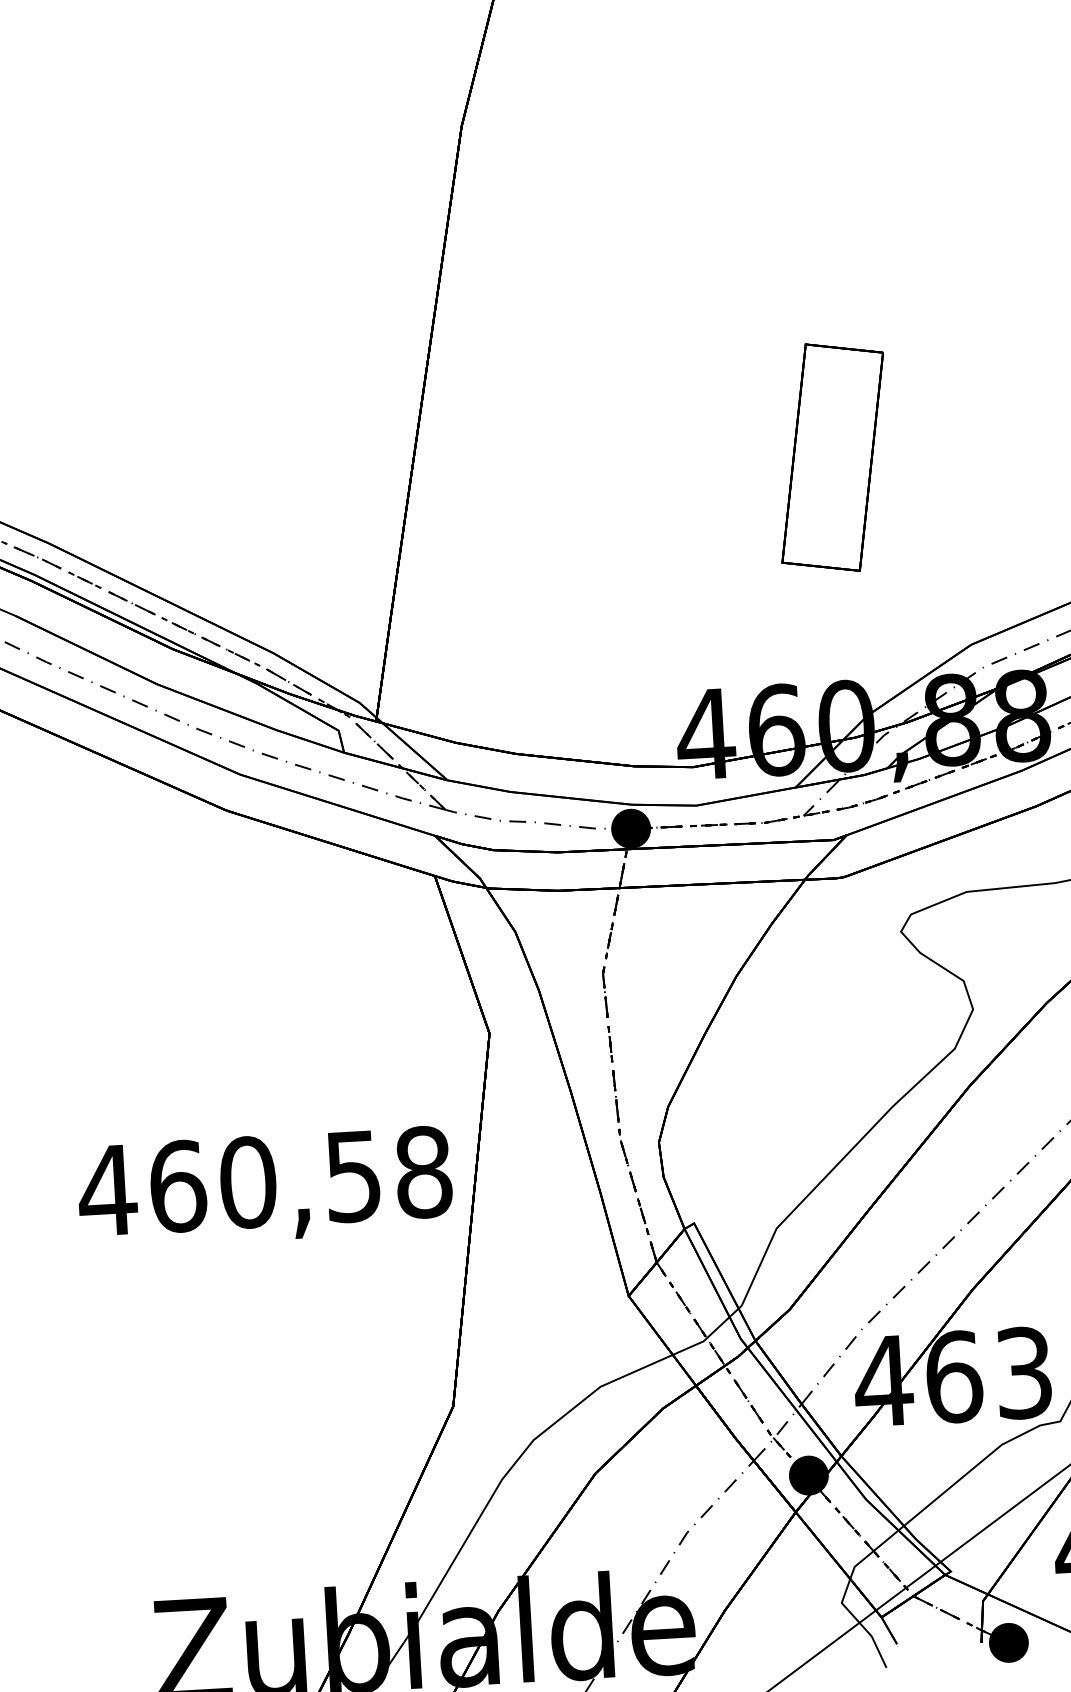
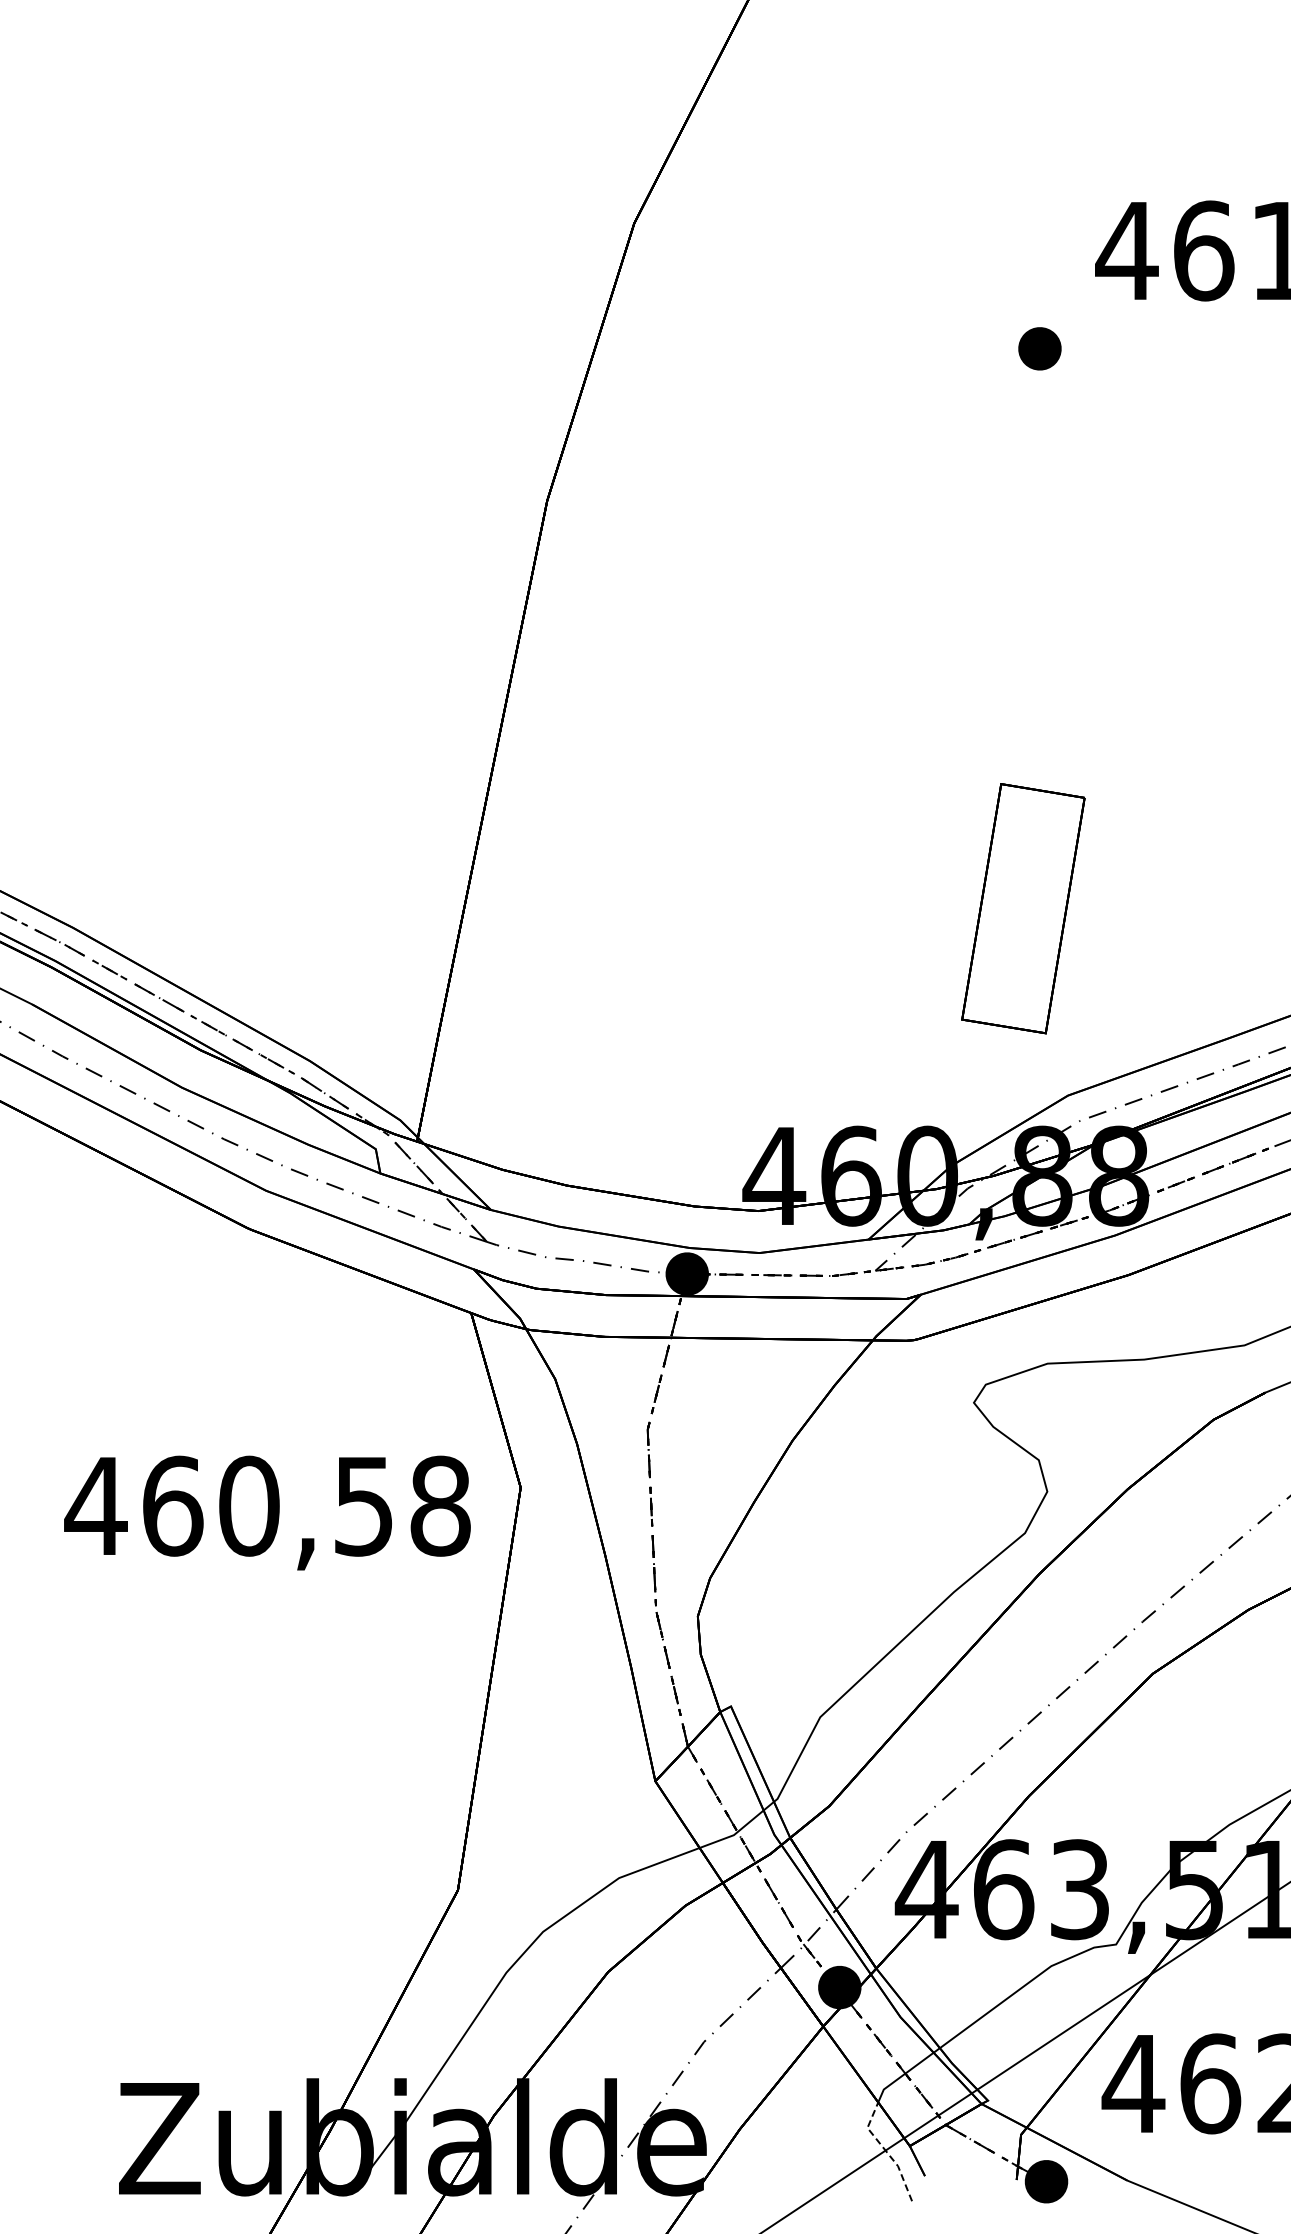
part: (832, 457) -> (1023, 908), moved
text: (265, 1187) -> (267, 1512), moved
line: (859, 1622) -> (885, 2150), solid -> dashed

